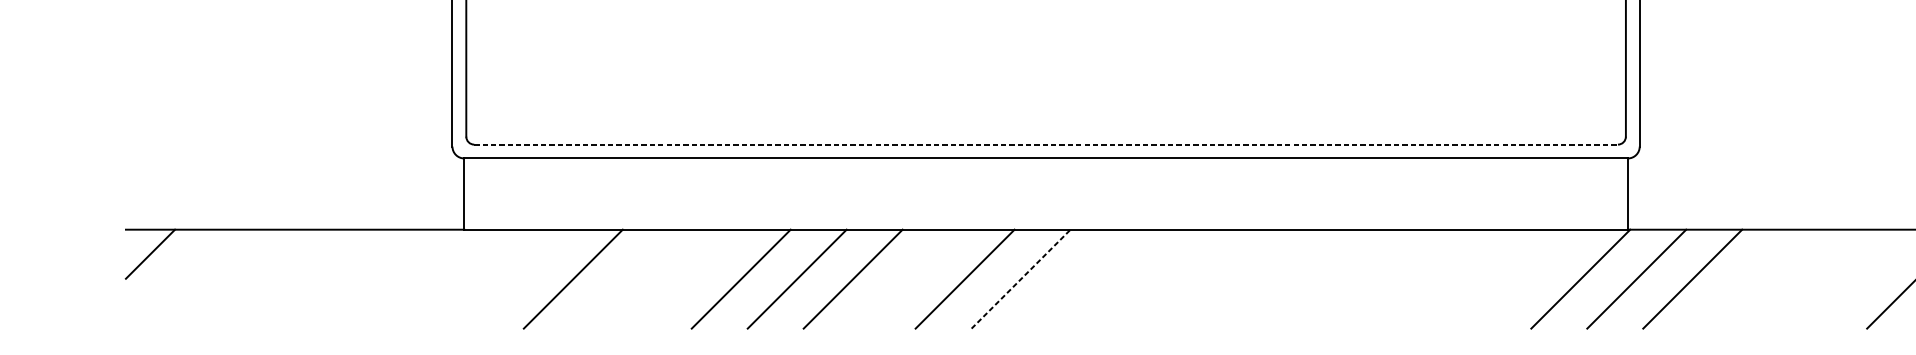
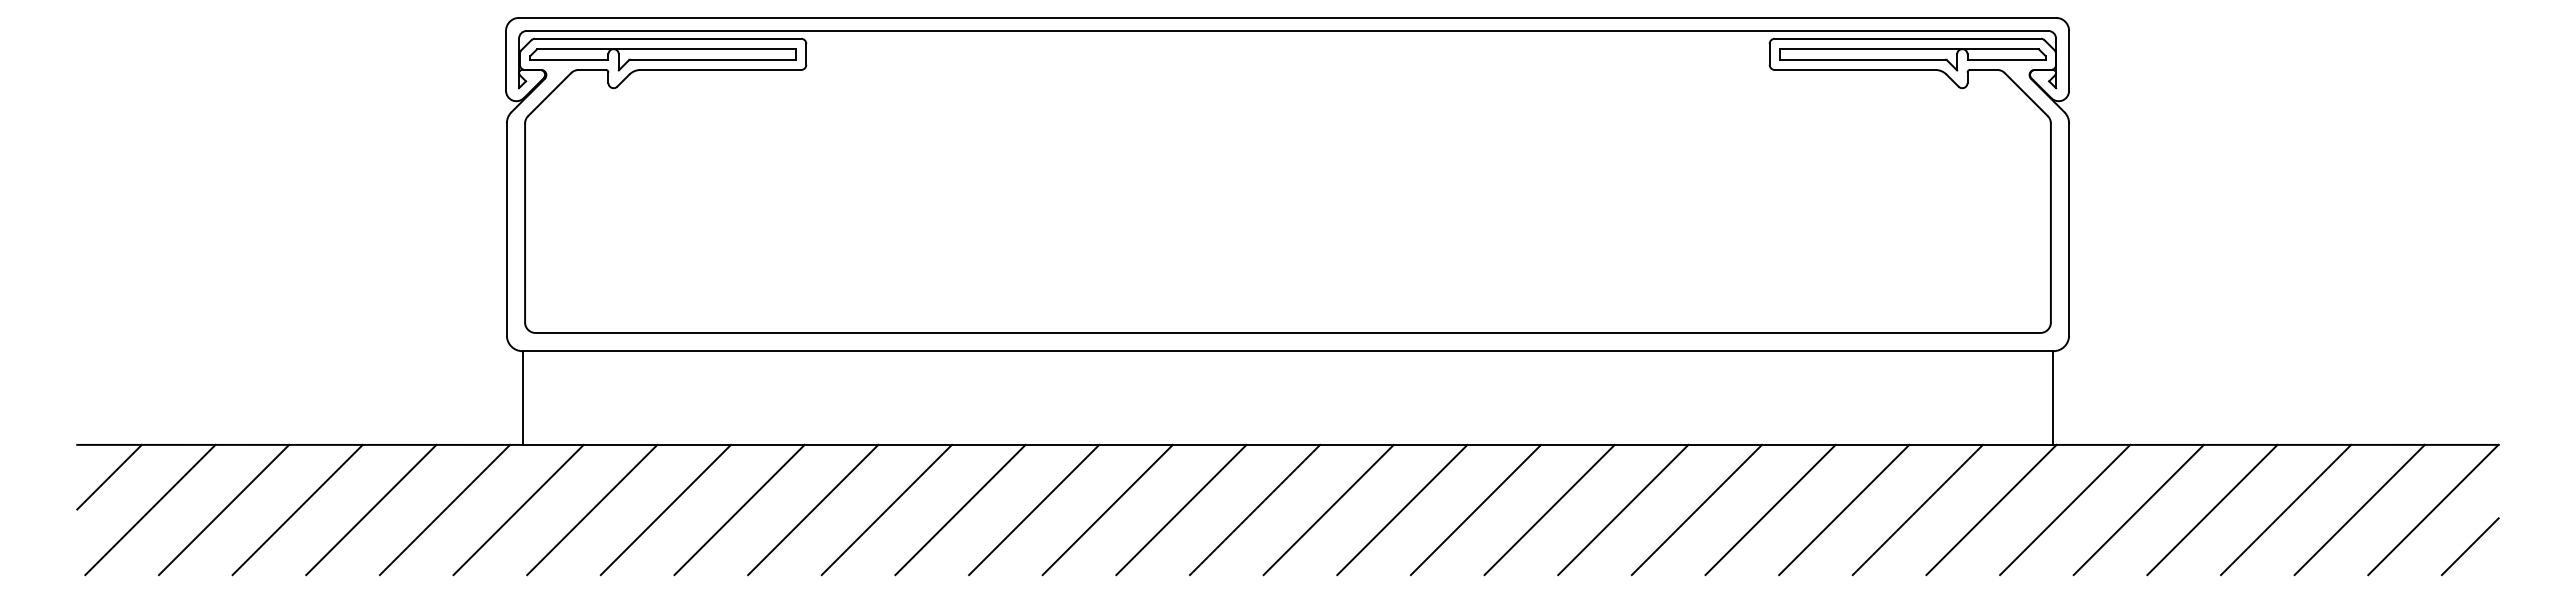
line: (1046, 144) -> (1288, 332), dashed -> solid
line: (181, 278) -> (150, 509), added
line: (237, 278) -> (223, 509), added
line: (293, 278) -> (297, 509), added
line: (349, 278) -> (371, 509), added
line: (405, 278) -> (444, 509), added
line: (461, 278) -> (518, 509), added
line: (517, 278) -> (592, 509), added
line: (629, 278) -> (739, 509), added
line: (685, 278) -> (813, 509), added
line: (908, 278) -> (1107, 509), added
line: (1021, 278) -> (1255, 509), dashed -> solid
line: (1076, 278) -> (1328, 509), added
line: (1133, 278) -> (1402, 509), added
line: (1188, 278) -> (1475, 509), added
line: (1244, 278) -> (1549, 509), added
line: (1301, 278) -> (1623, 509), added
line: (1356, 278) -> (1696, 509), added
line: (1412, 278) -> (1770, 509), added
line: (1469, 278) -> (1844, 509), added
line: (1524, 278) -> (1917, 509), added
line: (1748, 278) -> (2212, 509), added
line: (1804, 278) -> (2286, 509), added
line: (1860, 278) -> (2359, 509), added

